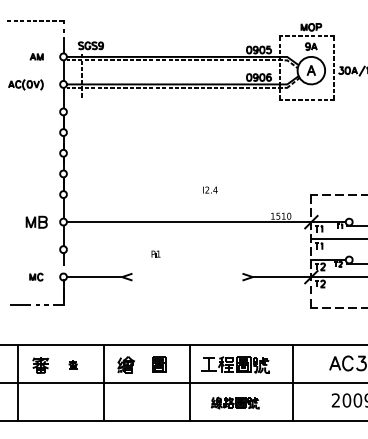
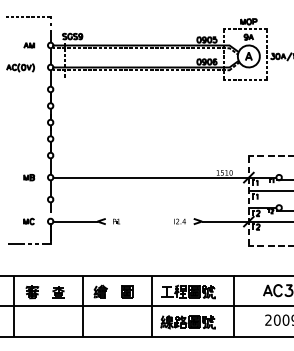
text: (210, 189) -> (180, 221), moved
part: (36, 221) -> (29, 177), size x0.62
part: (155, 253) -> (116, 221), moved
part: (72, 364) -> (57, 291), size x1.67
part: (234, 402) -> (187, 321), size x1.43

